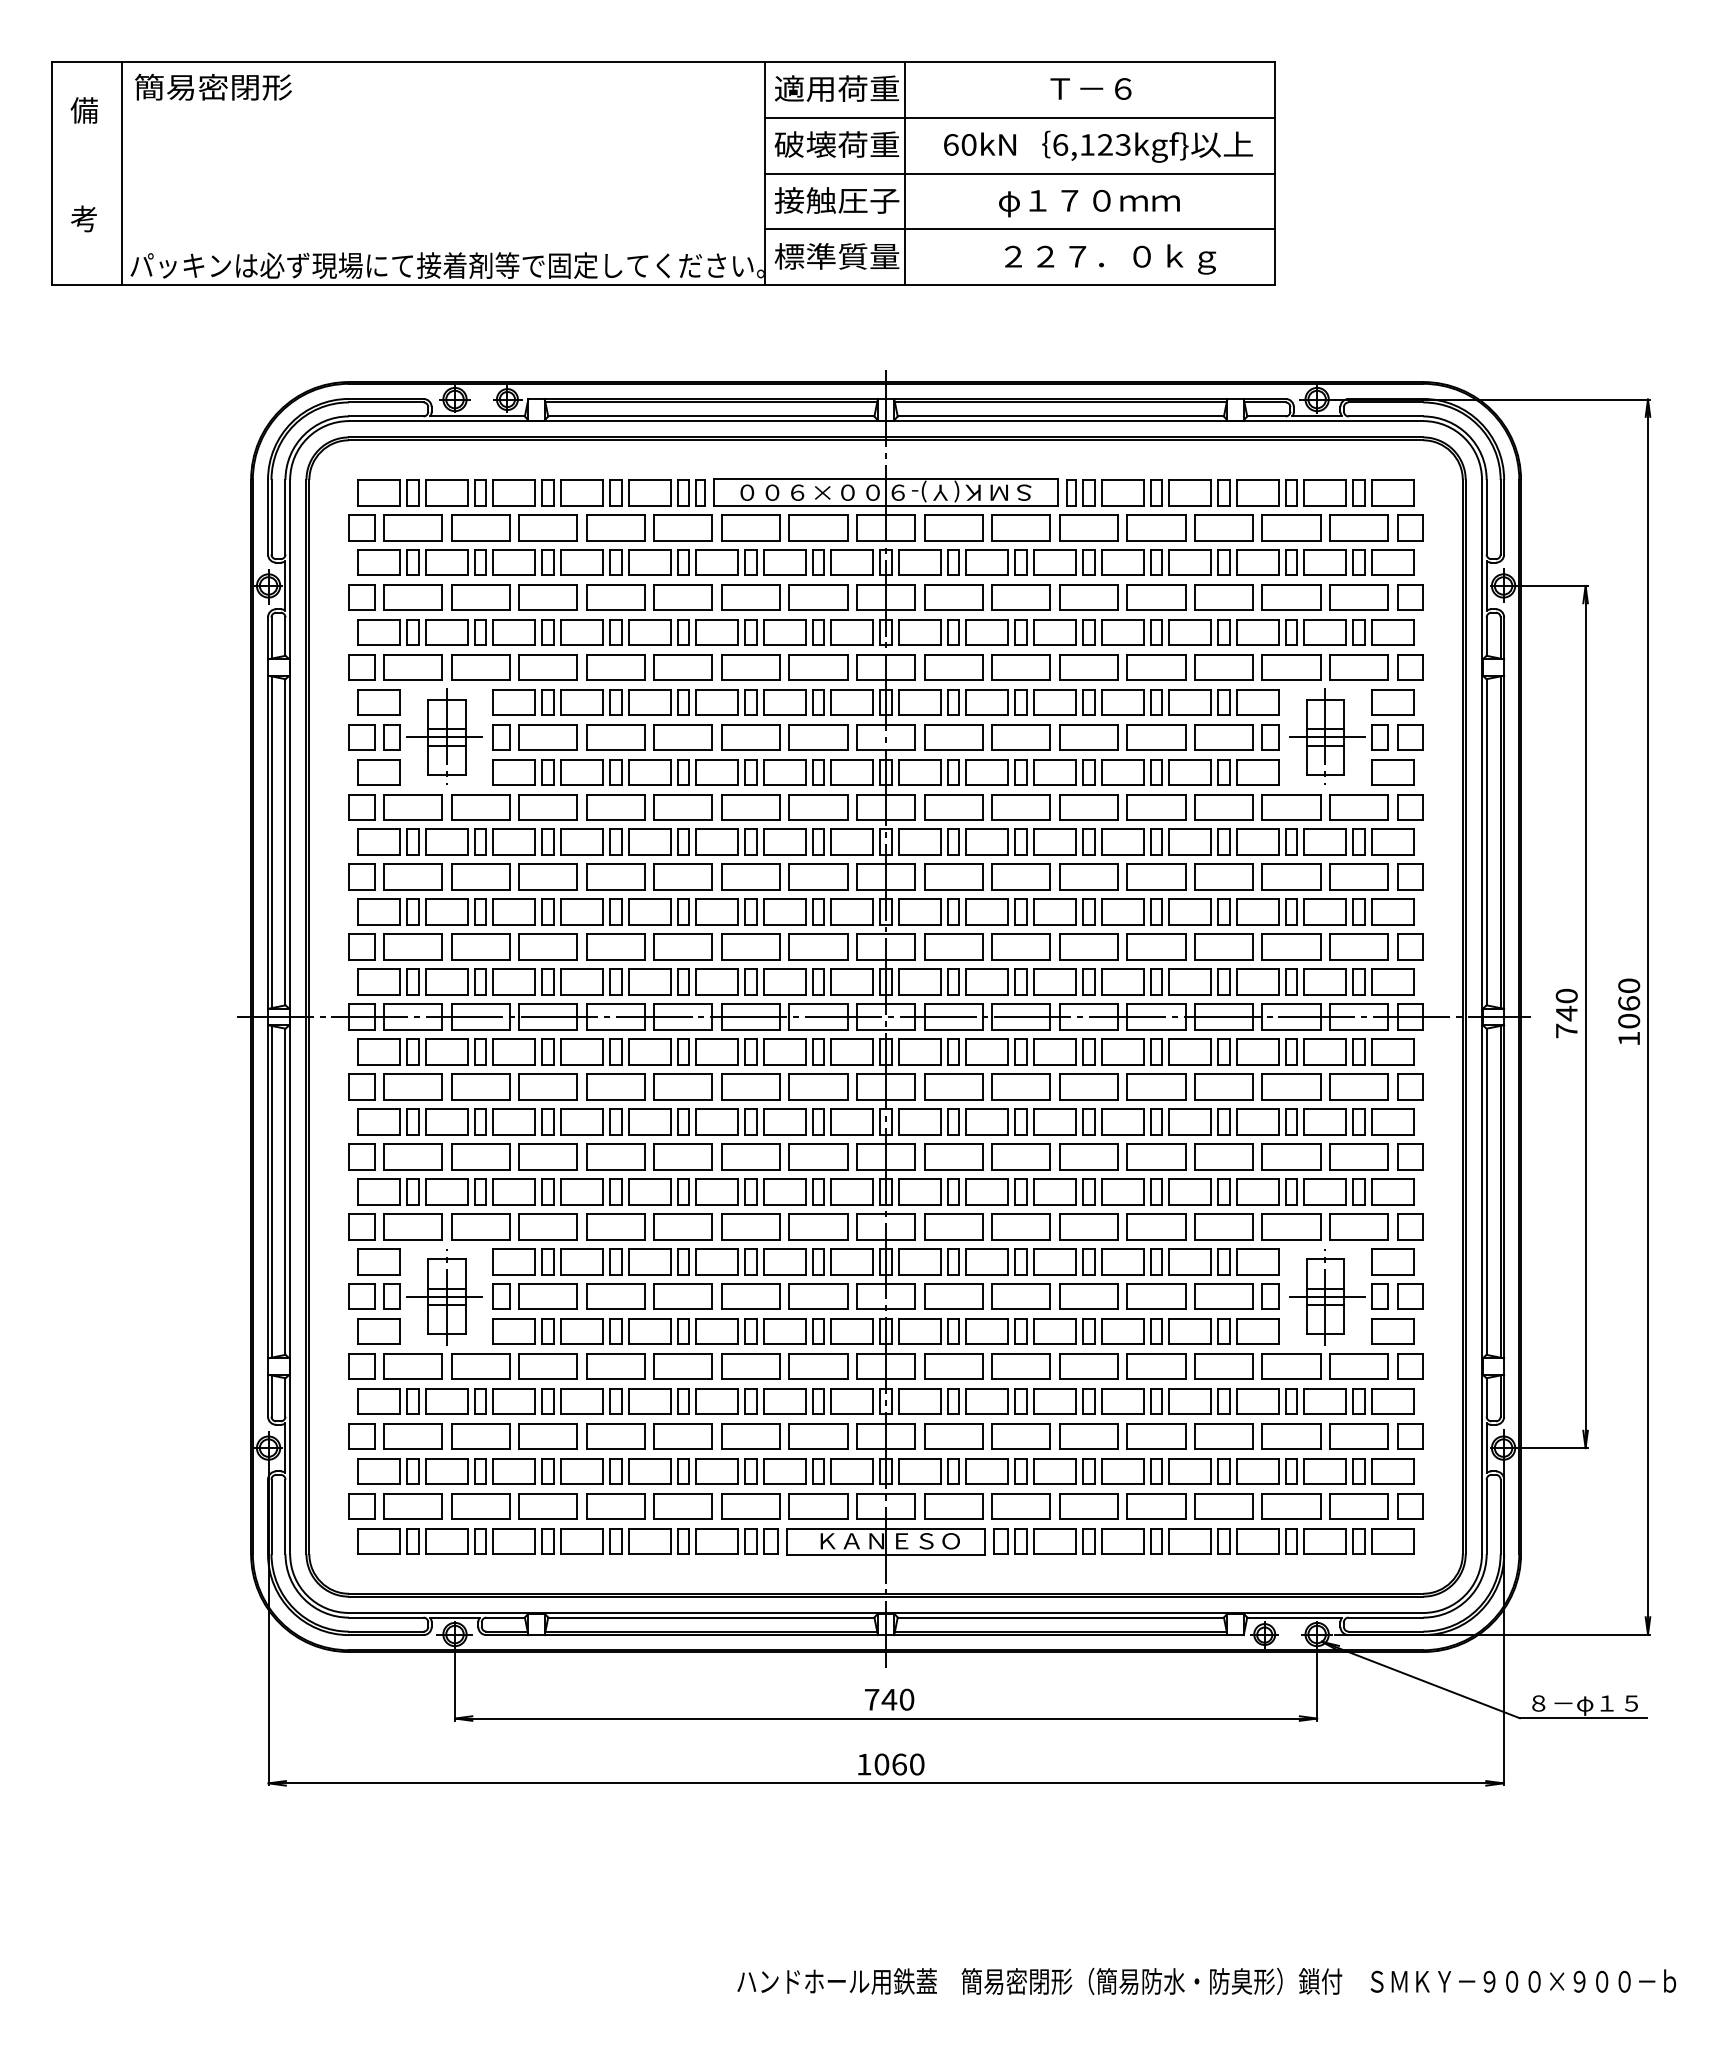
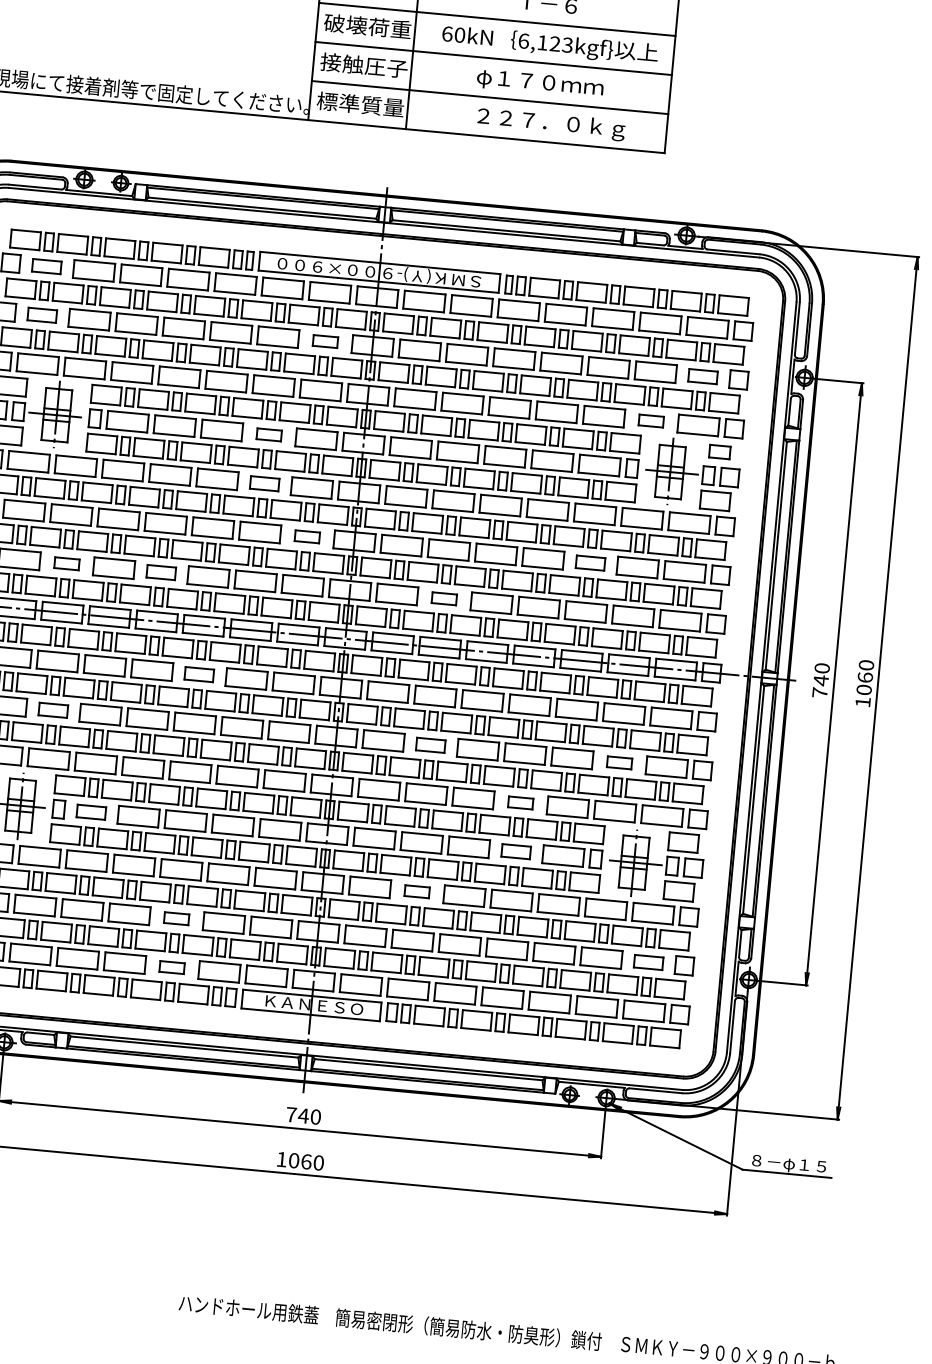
part: (412, 527) -> (46, 266), size x0.7
part: (412, 597) -> (41, 315), size x0.7
part: (818, 597) -> (325, 341), size x0.6
part: (1358, 597) -> (702, 376), size x0.7
part: (1291, 667) -> (651, 421), size x0.6
part: (1392, 702) -> (719, 452), size x0.7
part: (750, 737) -> (268, 434), size x0.6
part: (750, 807) -> (264, 483), size x0.7
part: (818, 876) -> (307, 536), size x0.6
part: (1223, 876) -> (590, 562), size x0.7
part: (480, 946) -> (66, 563), size x0.6
part: (615, 946) -> (161, 572), size x0.7
part: (1020, 946) -> (443, 598), size x0.6
part: (682, 1086) -> (198, 674), size x0.7
part: (480, 1156) -> (53, 710), size x0.7
part: (1020, 1156) -> (430, 745), size x0.7
part: (1291, 1156) -> (619, 762), size x0.6
part: (1156, 1226) -> (520, 802), size x0.6
part: (547, 1296) -> (90, 812), size x0.7
part: (1156, 1296) -> (516, 851), size x0.7
part: (1020, 1366) -> (416, 891), size x0.6
part: (682, 1436) -> (176, 918), size x0.6
part: (1358, 1436) -> (648, 962), size x0.7
part: (682, 1506) -> (171, 967), size x0.6

